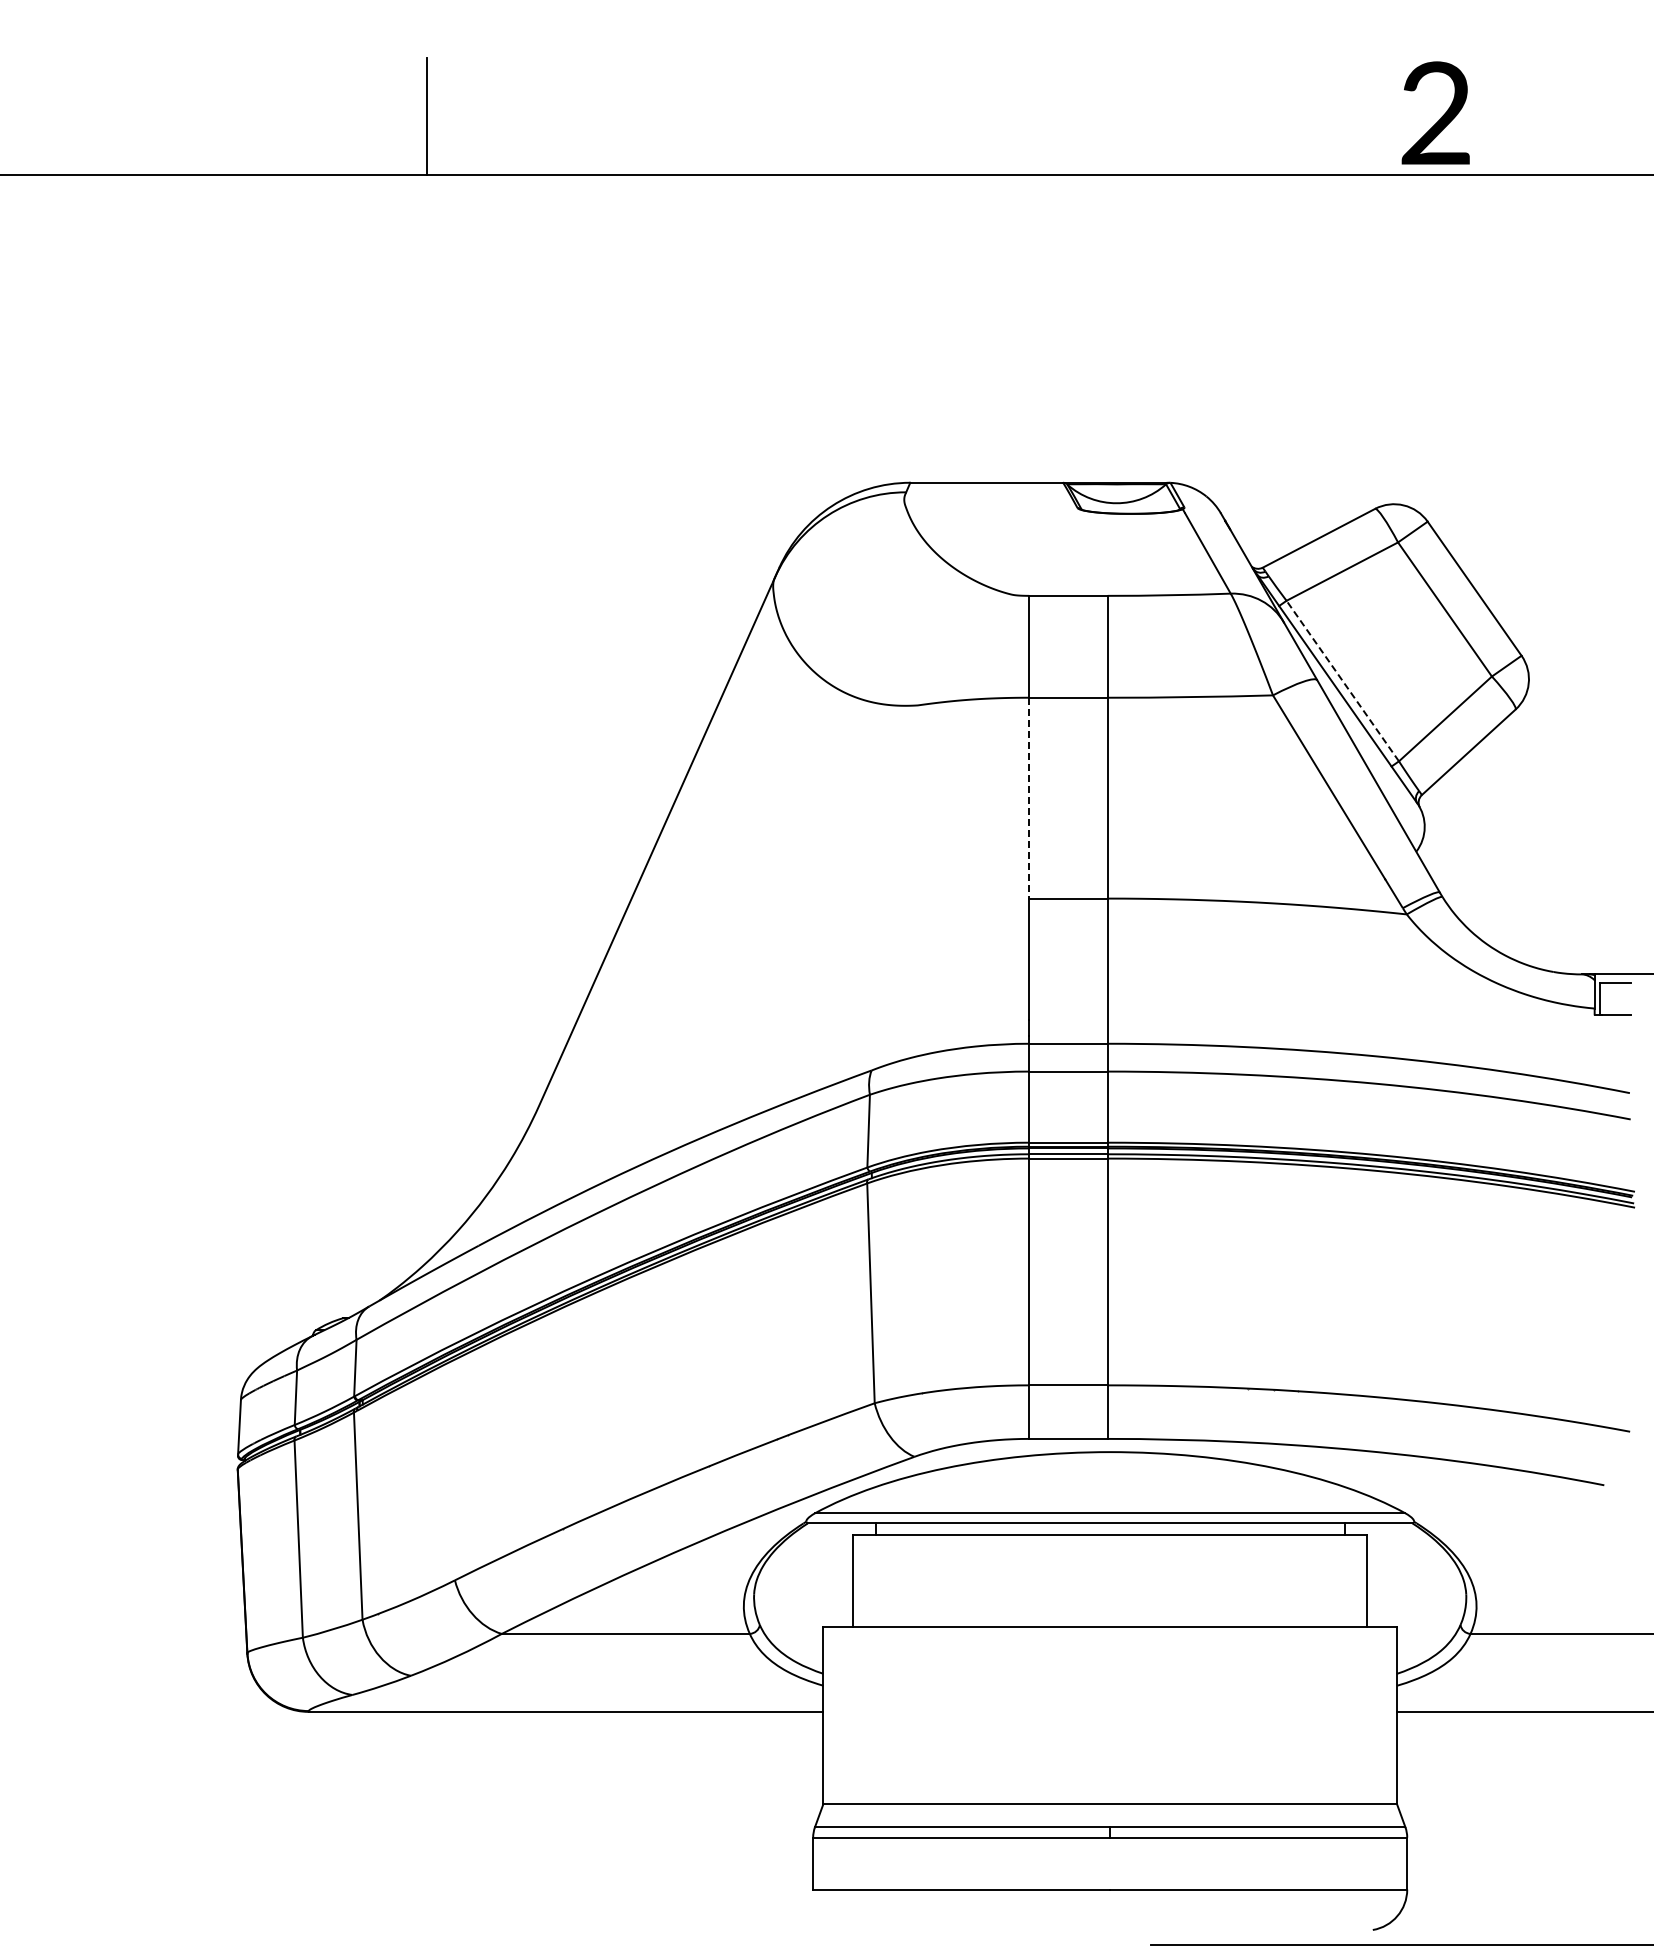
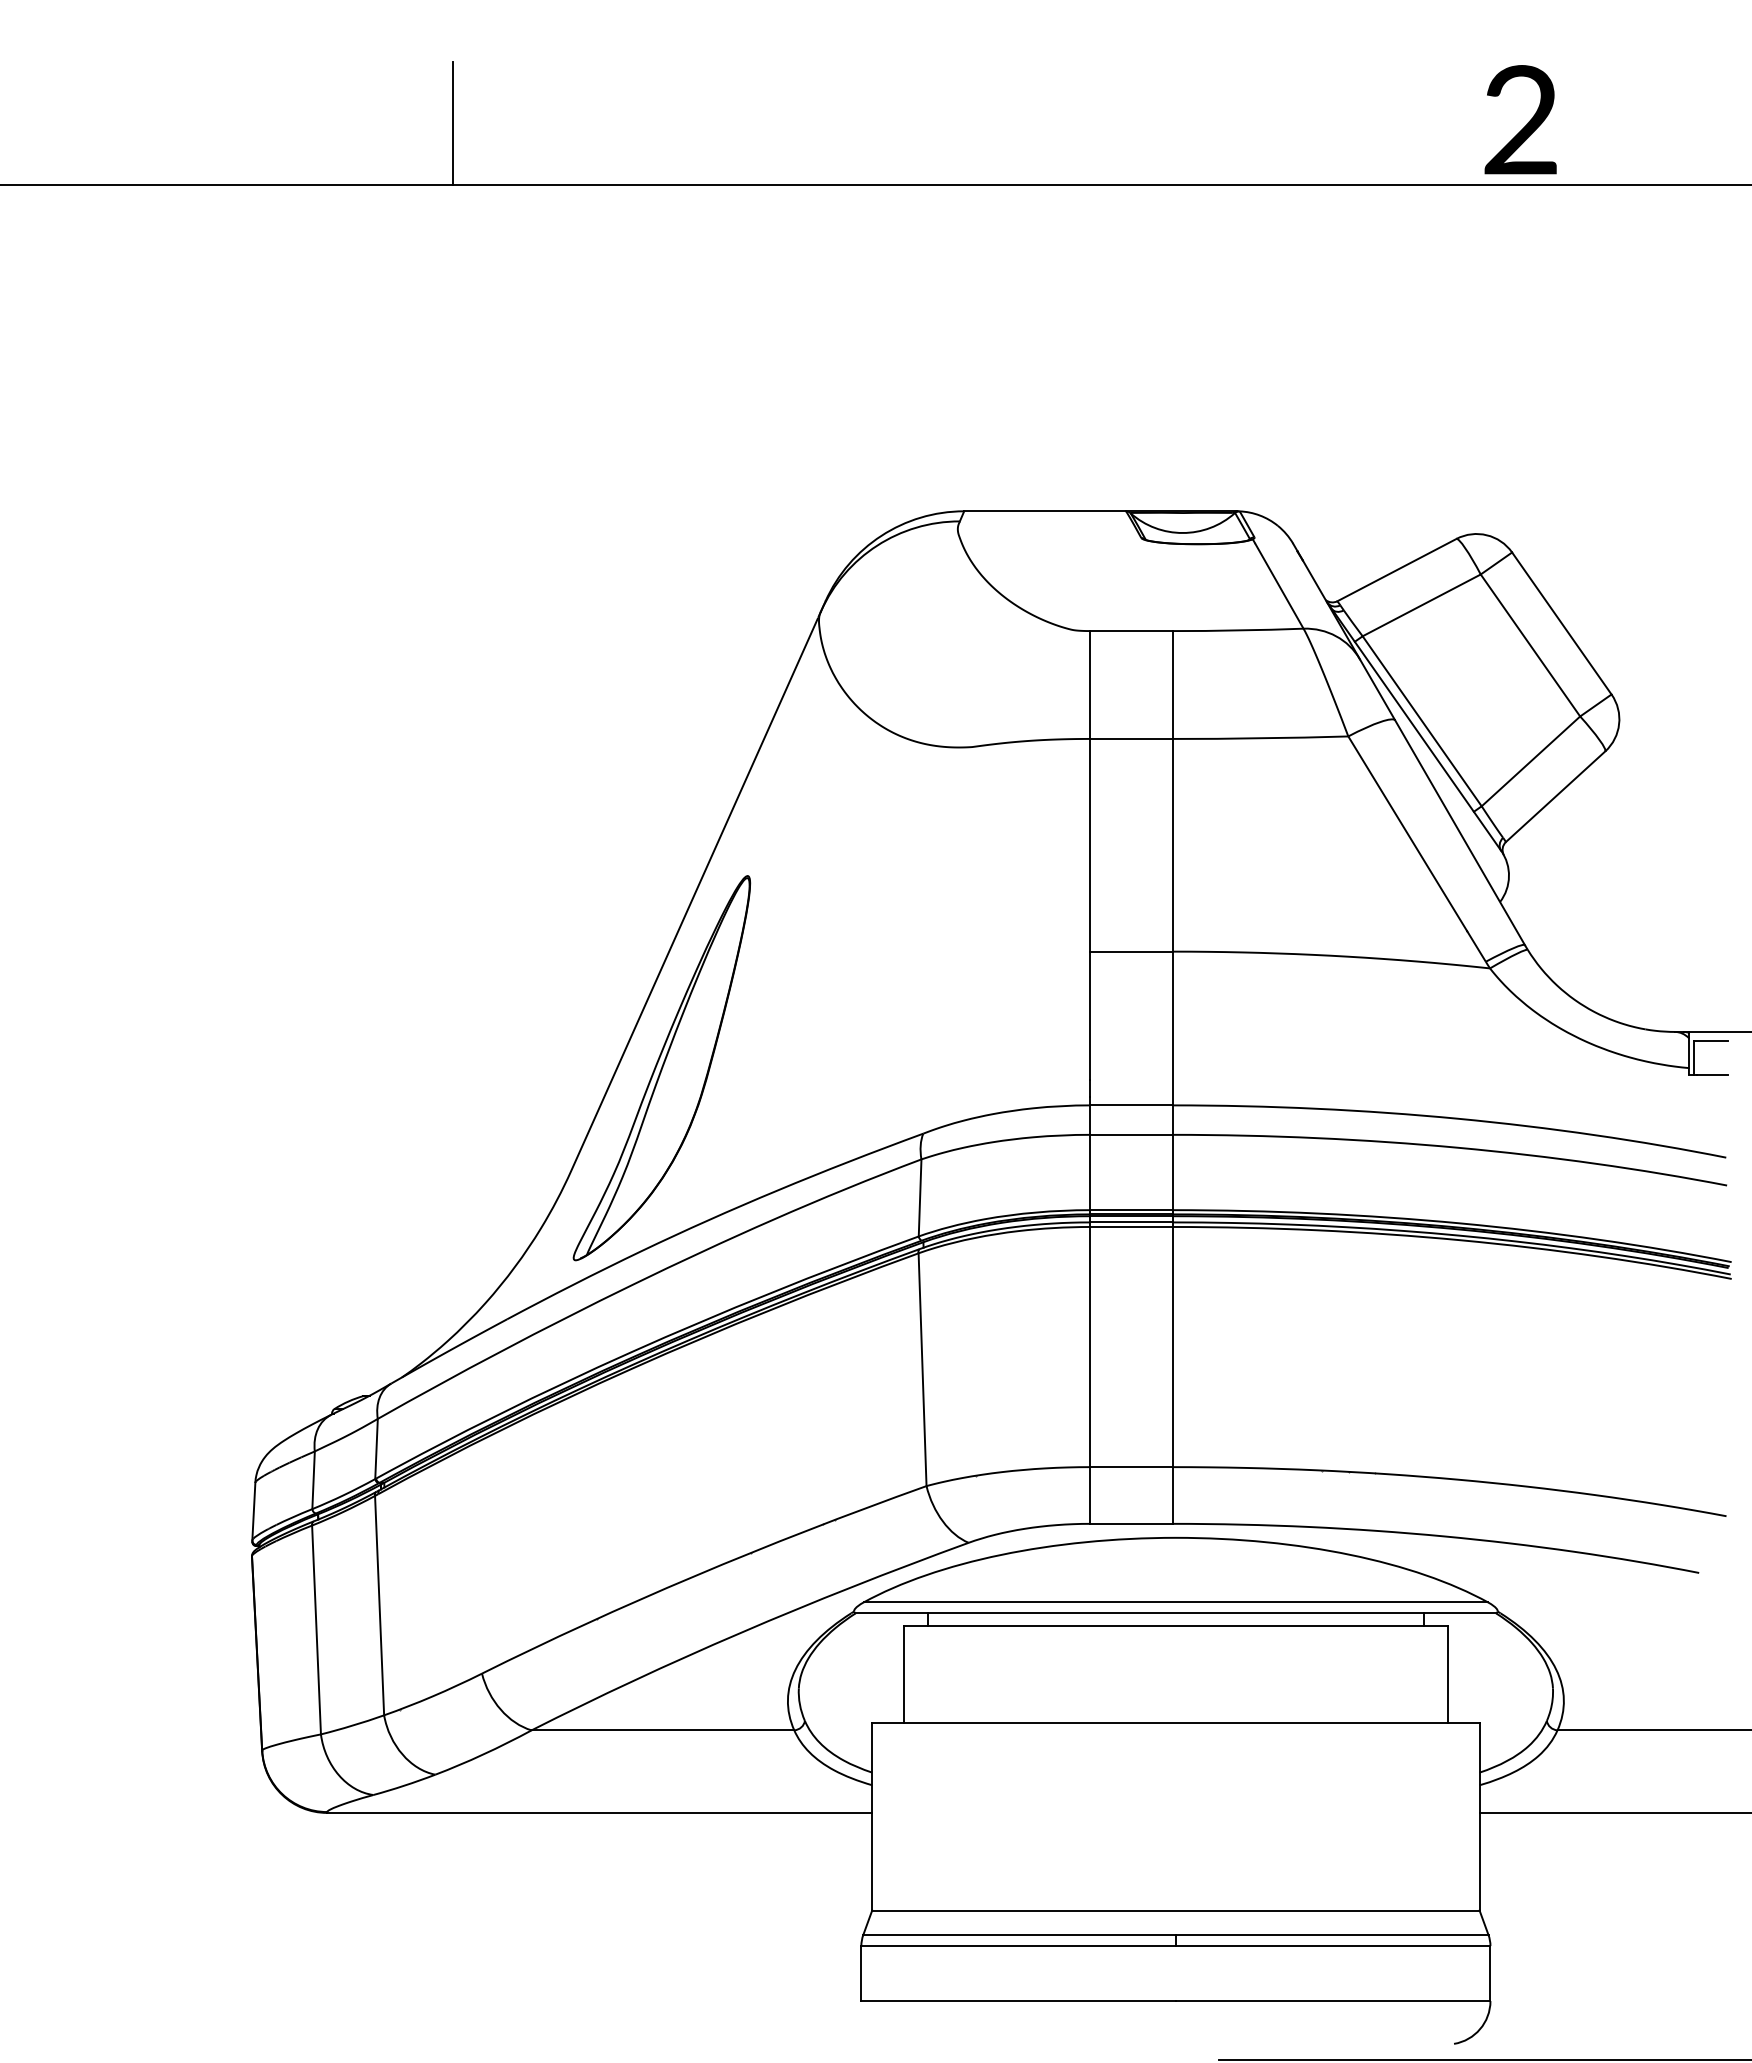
line: (1342, 681) -> (1421, 721), dashed -> solid
line: (1029, 798) -> (1090, 845), dashed -> solid
part: (624, 1008) -> (661, 1068), added

